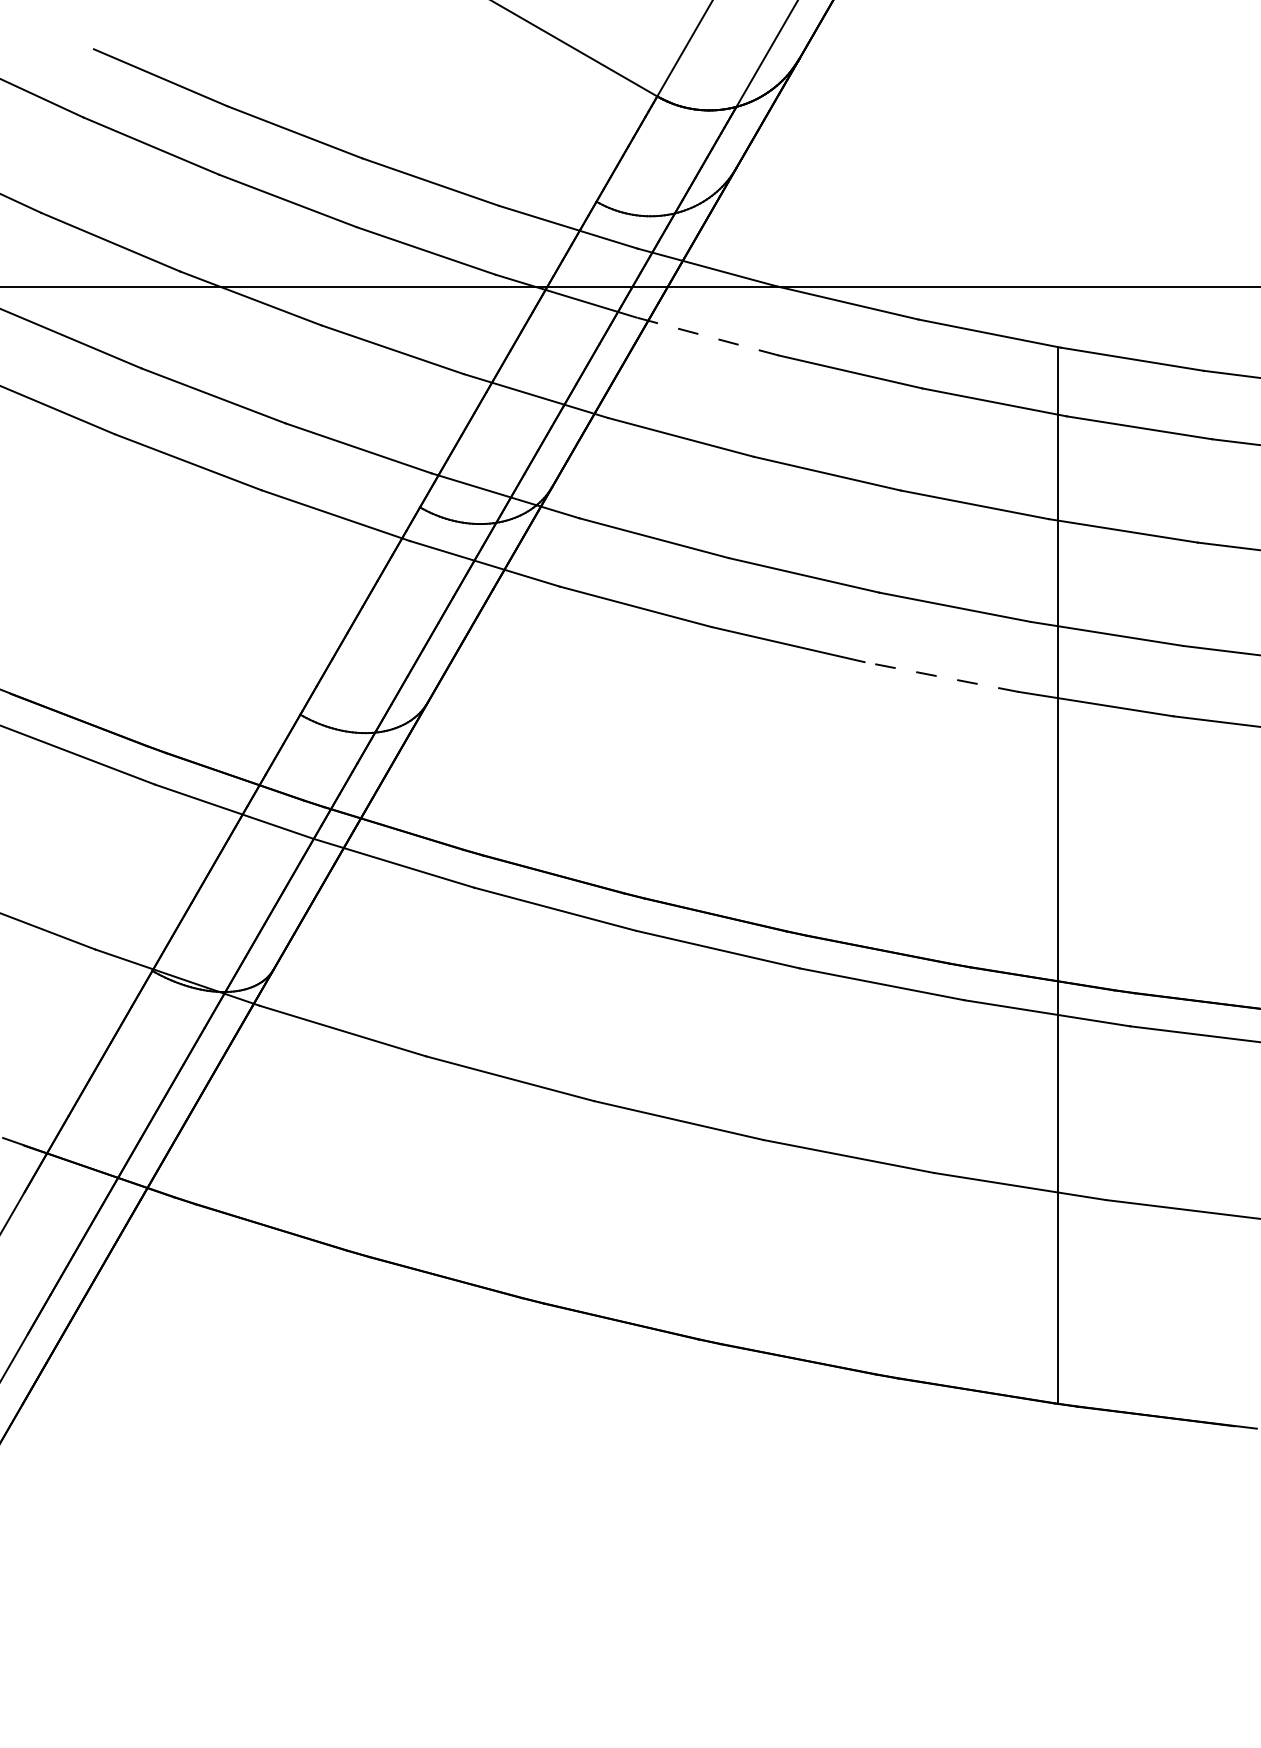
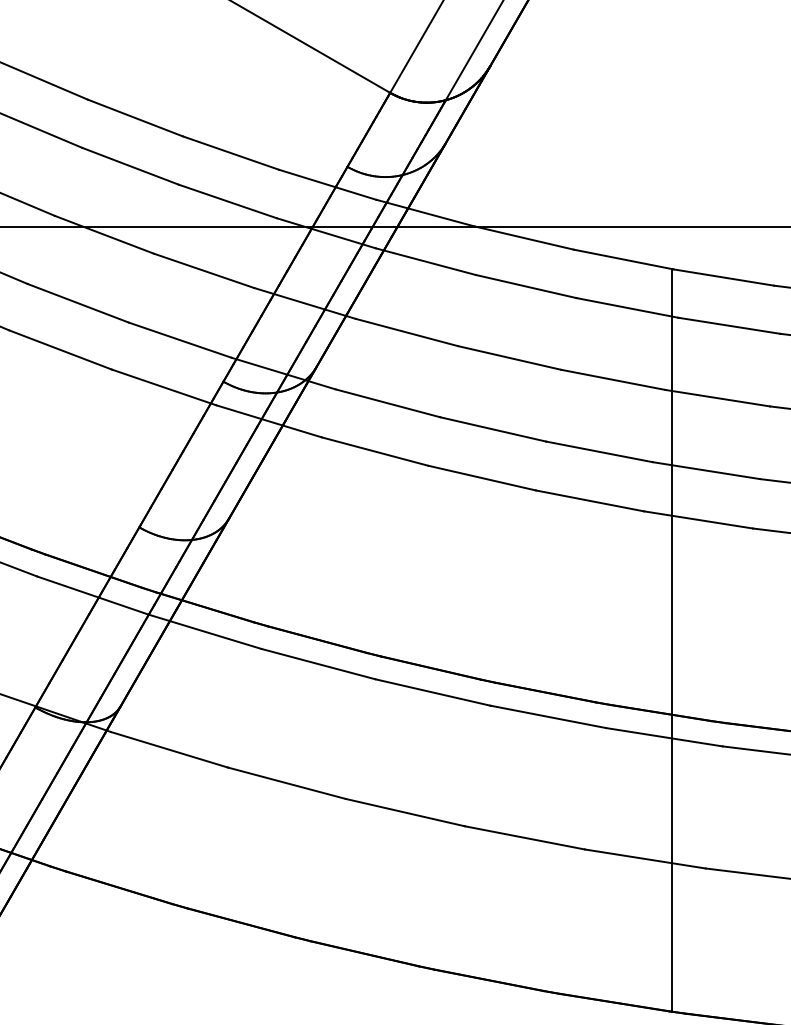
line: (707, 336) -> (425, 261), dashed -> solid
line: (941, 676) -> (589, 500), dashed -> solid

